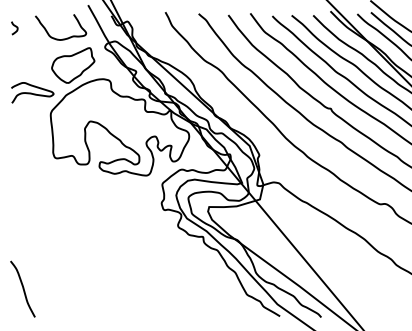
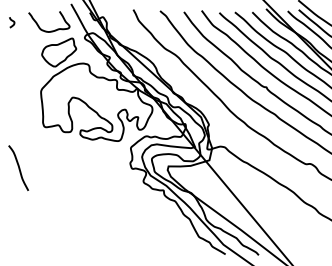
curve: (31, 92) -> (25, 74), removed
curve: (22, 288) -> (18, 167), moved

